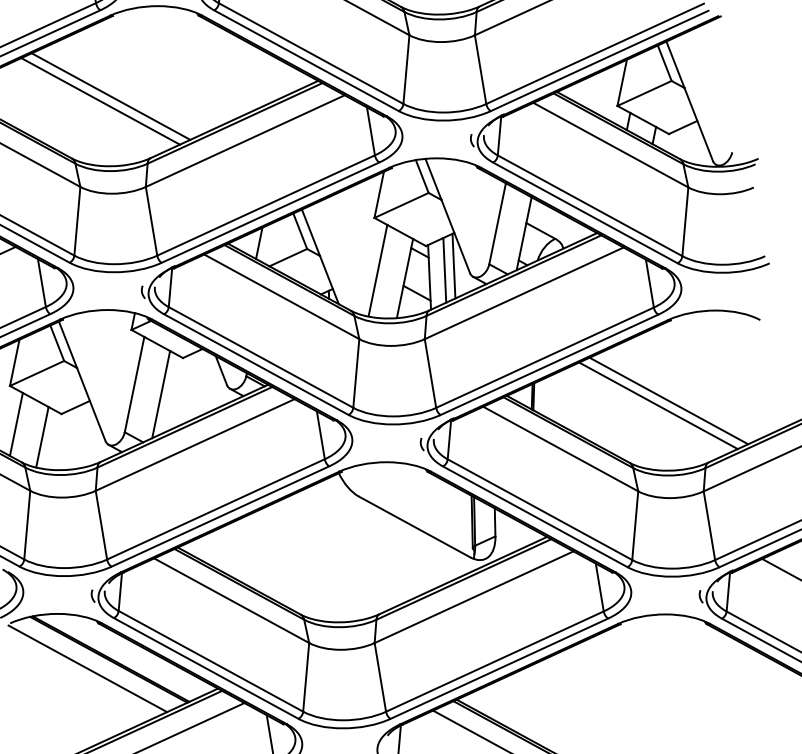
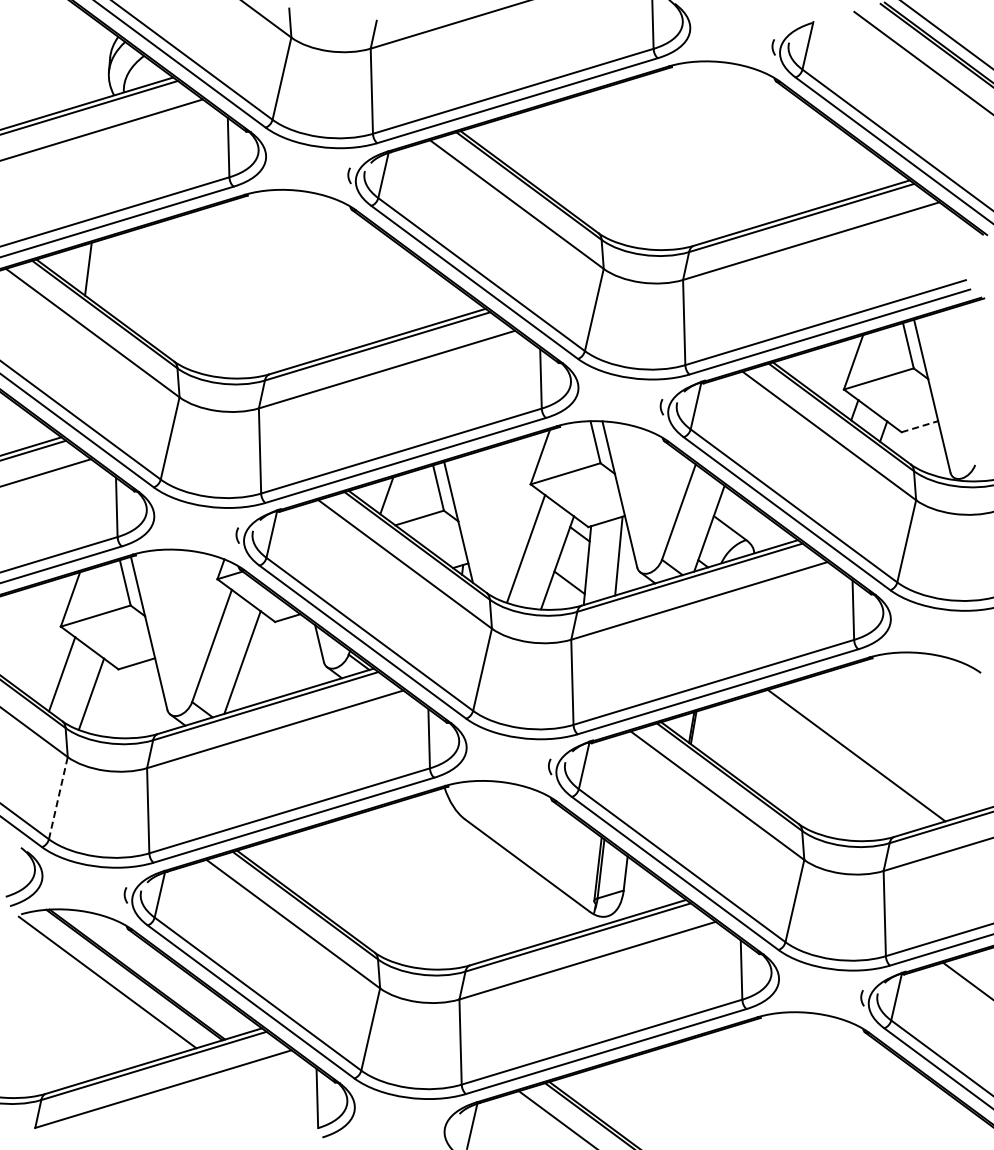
line: (110, 96) -> (231, 292), removed
line: (100, 100) -> (218, 296), removed
line: (683, 127) -> (920, 426), solid -> dashed
line: (444, 270) -> (606, 559), removed
line: (658, 405) -> (843, 759), removed
line: (27, 524) -> (58, 797), solid -> dashed

